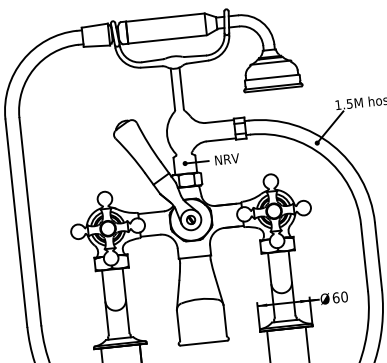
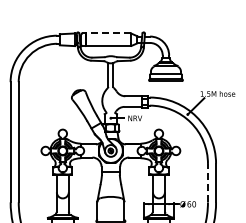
line: (163, 17) -> (107, 33), solid -> dashed
line: (363, 256) -> (207, 182), solid -> dashed

